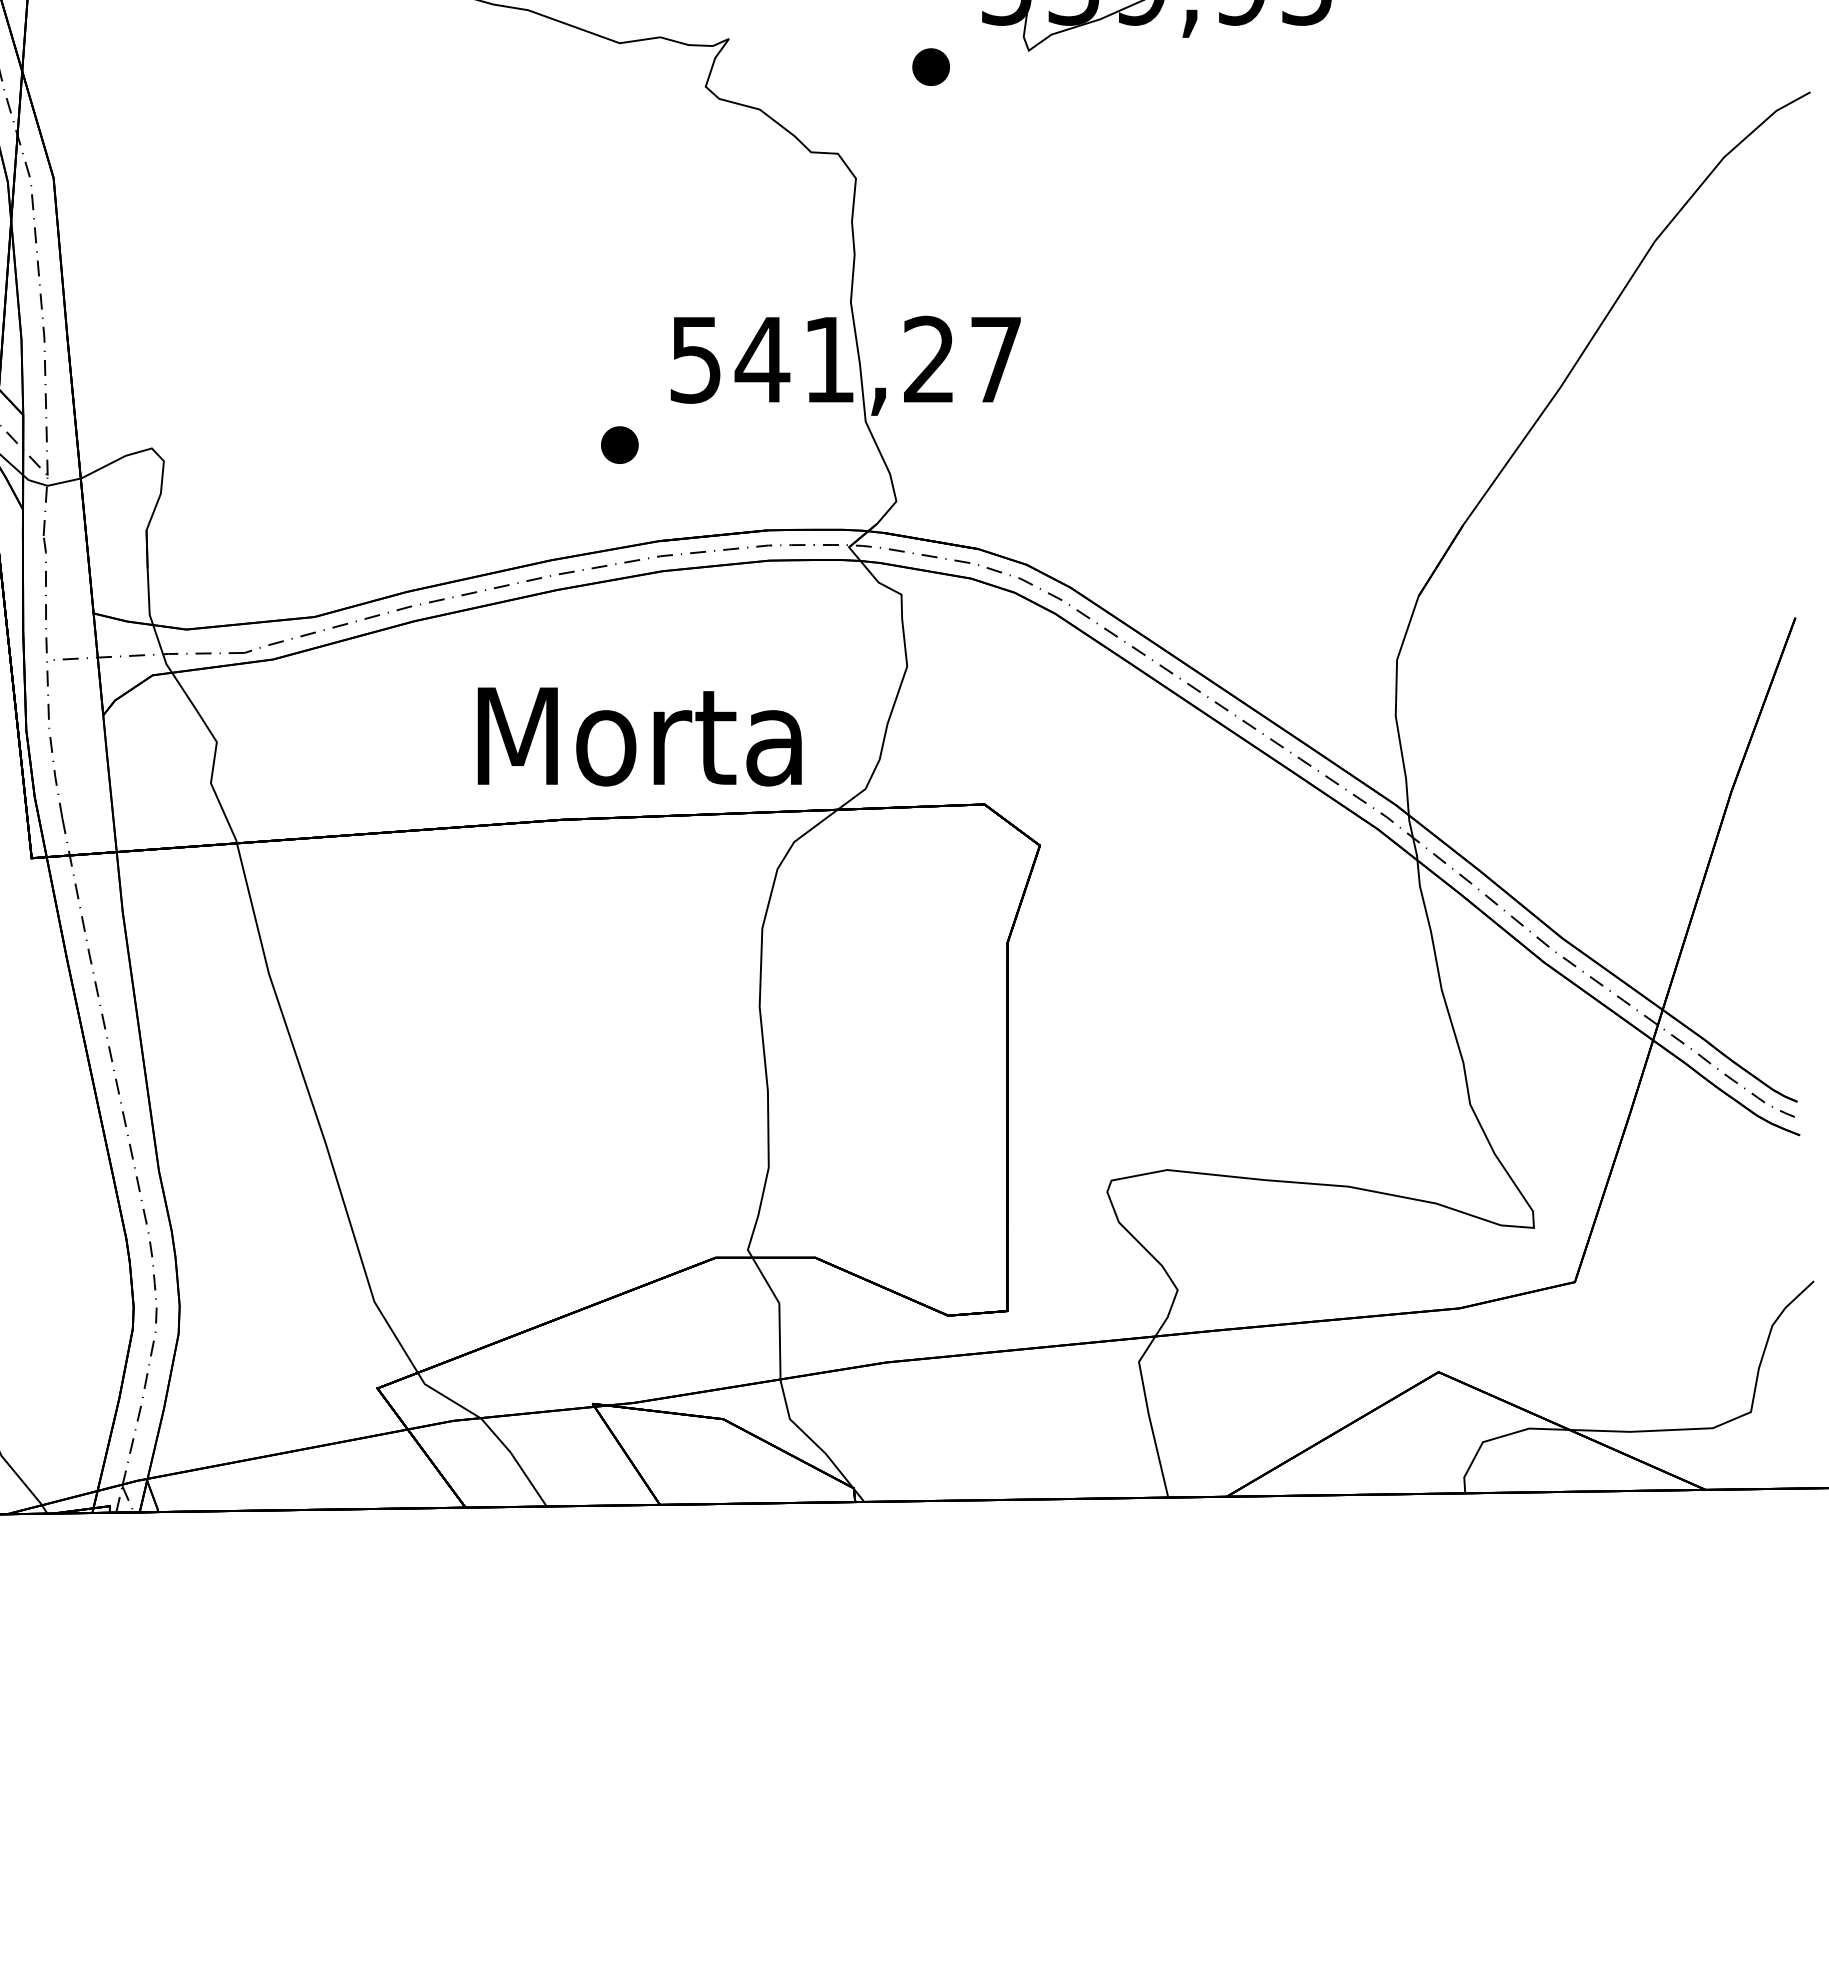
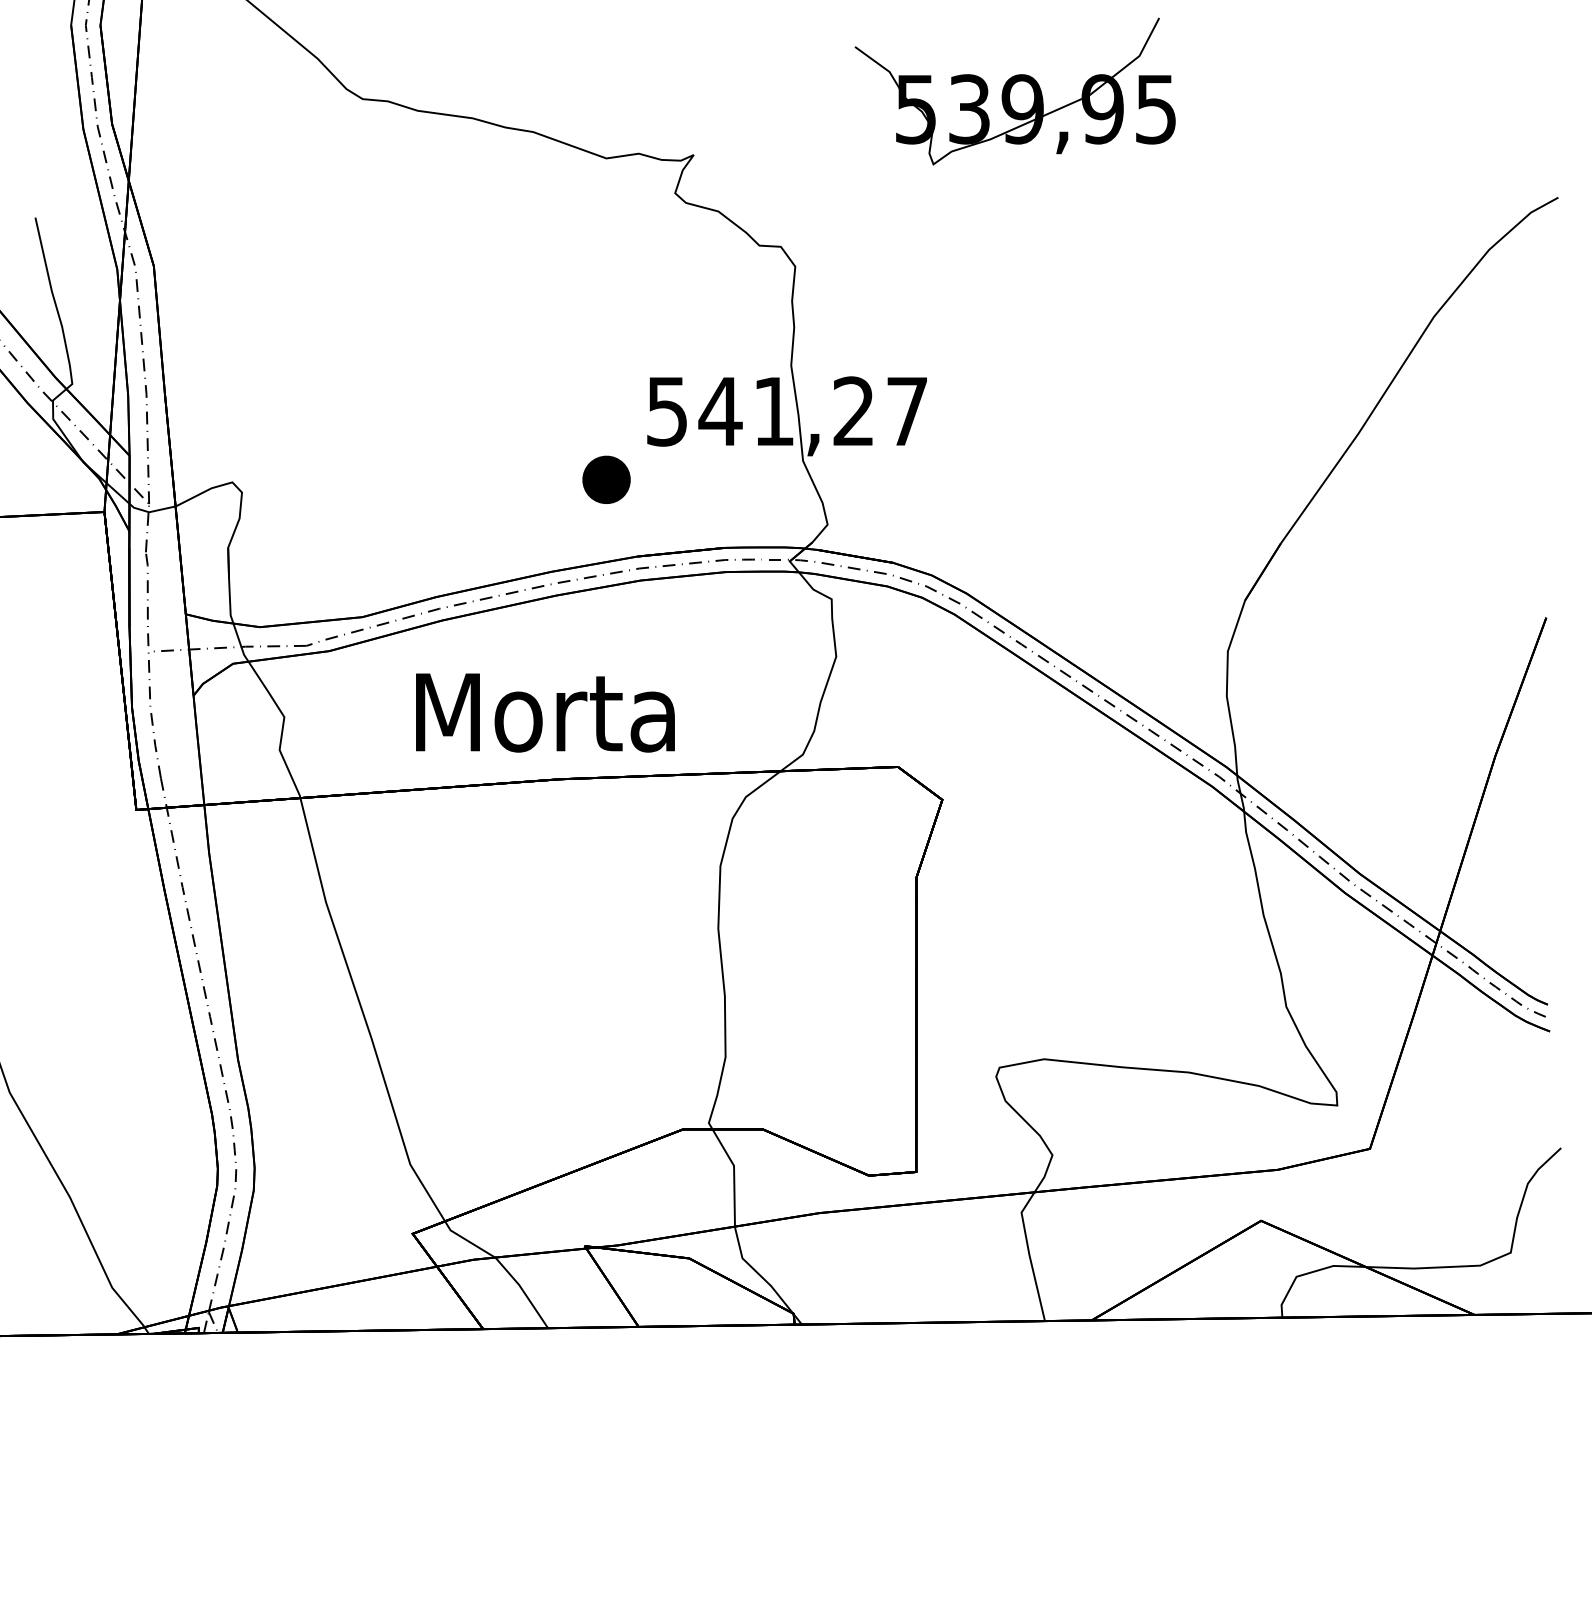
part: (931, 67) -> (855, 177), removed
part: (619, 444) -> (606, 479), size x1.6
text: (639, 736) -> (545, 712), moved

